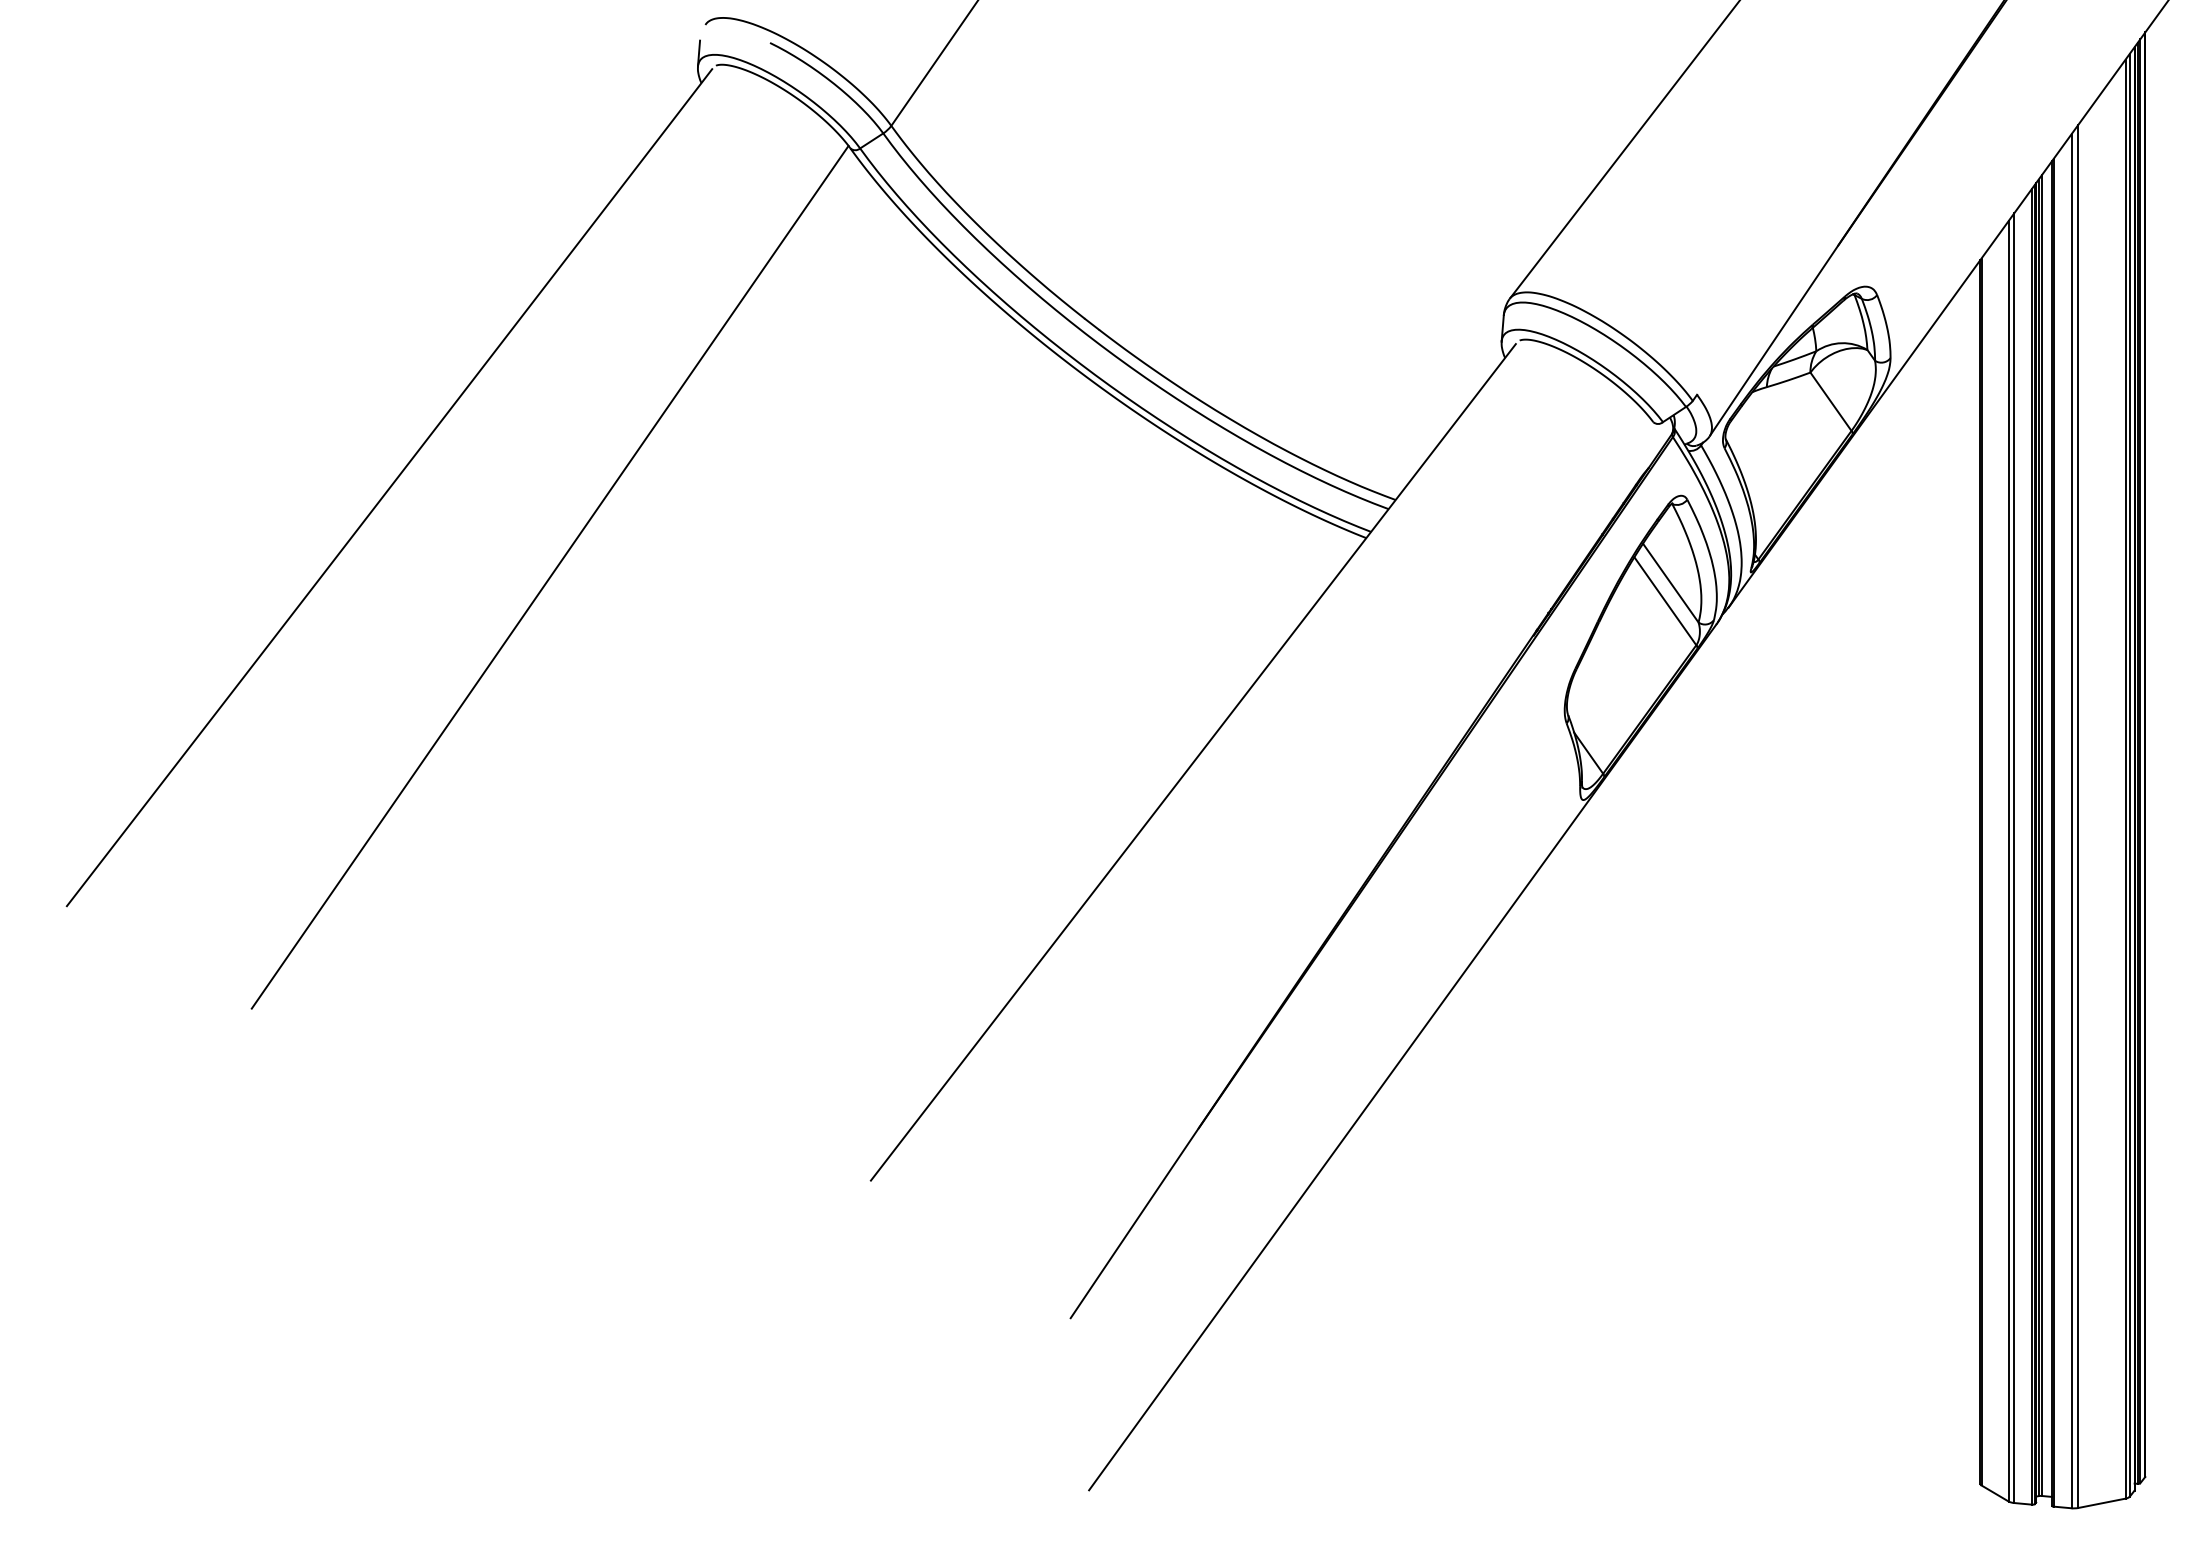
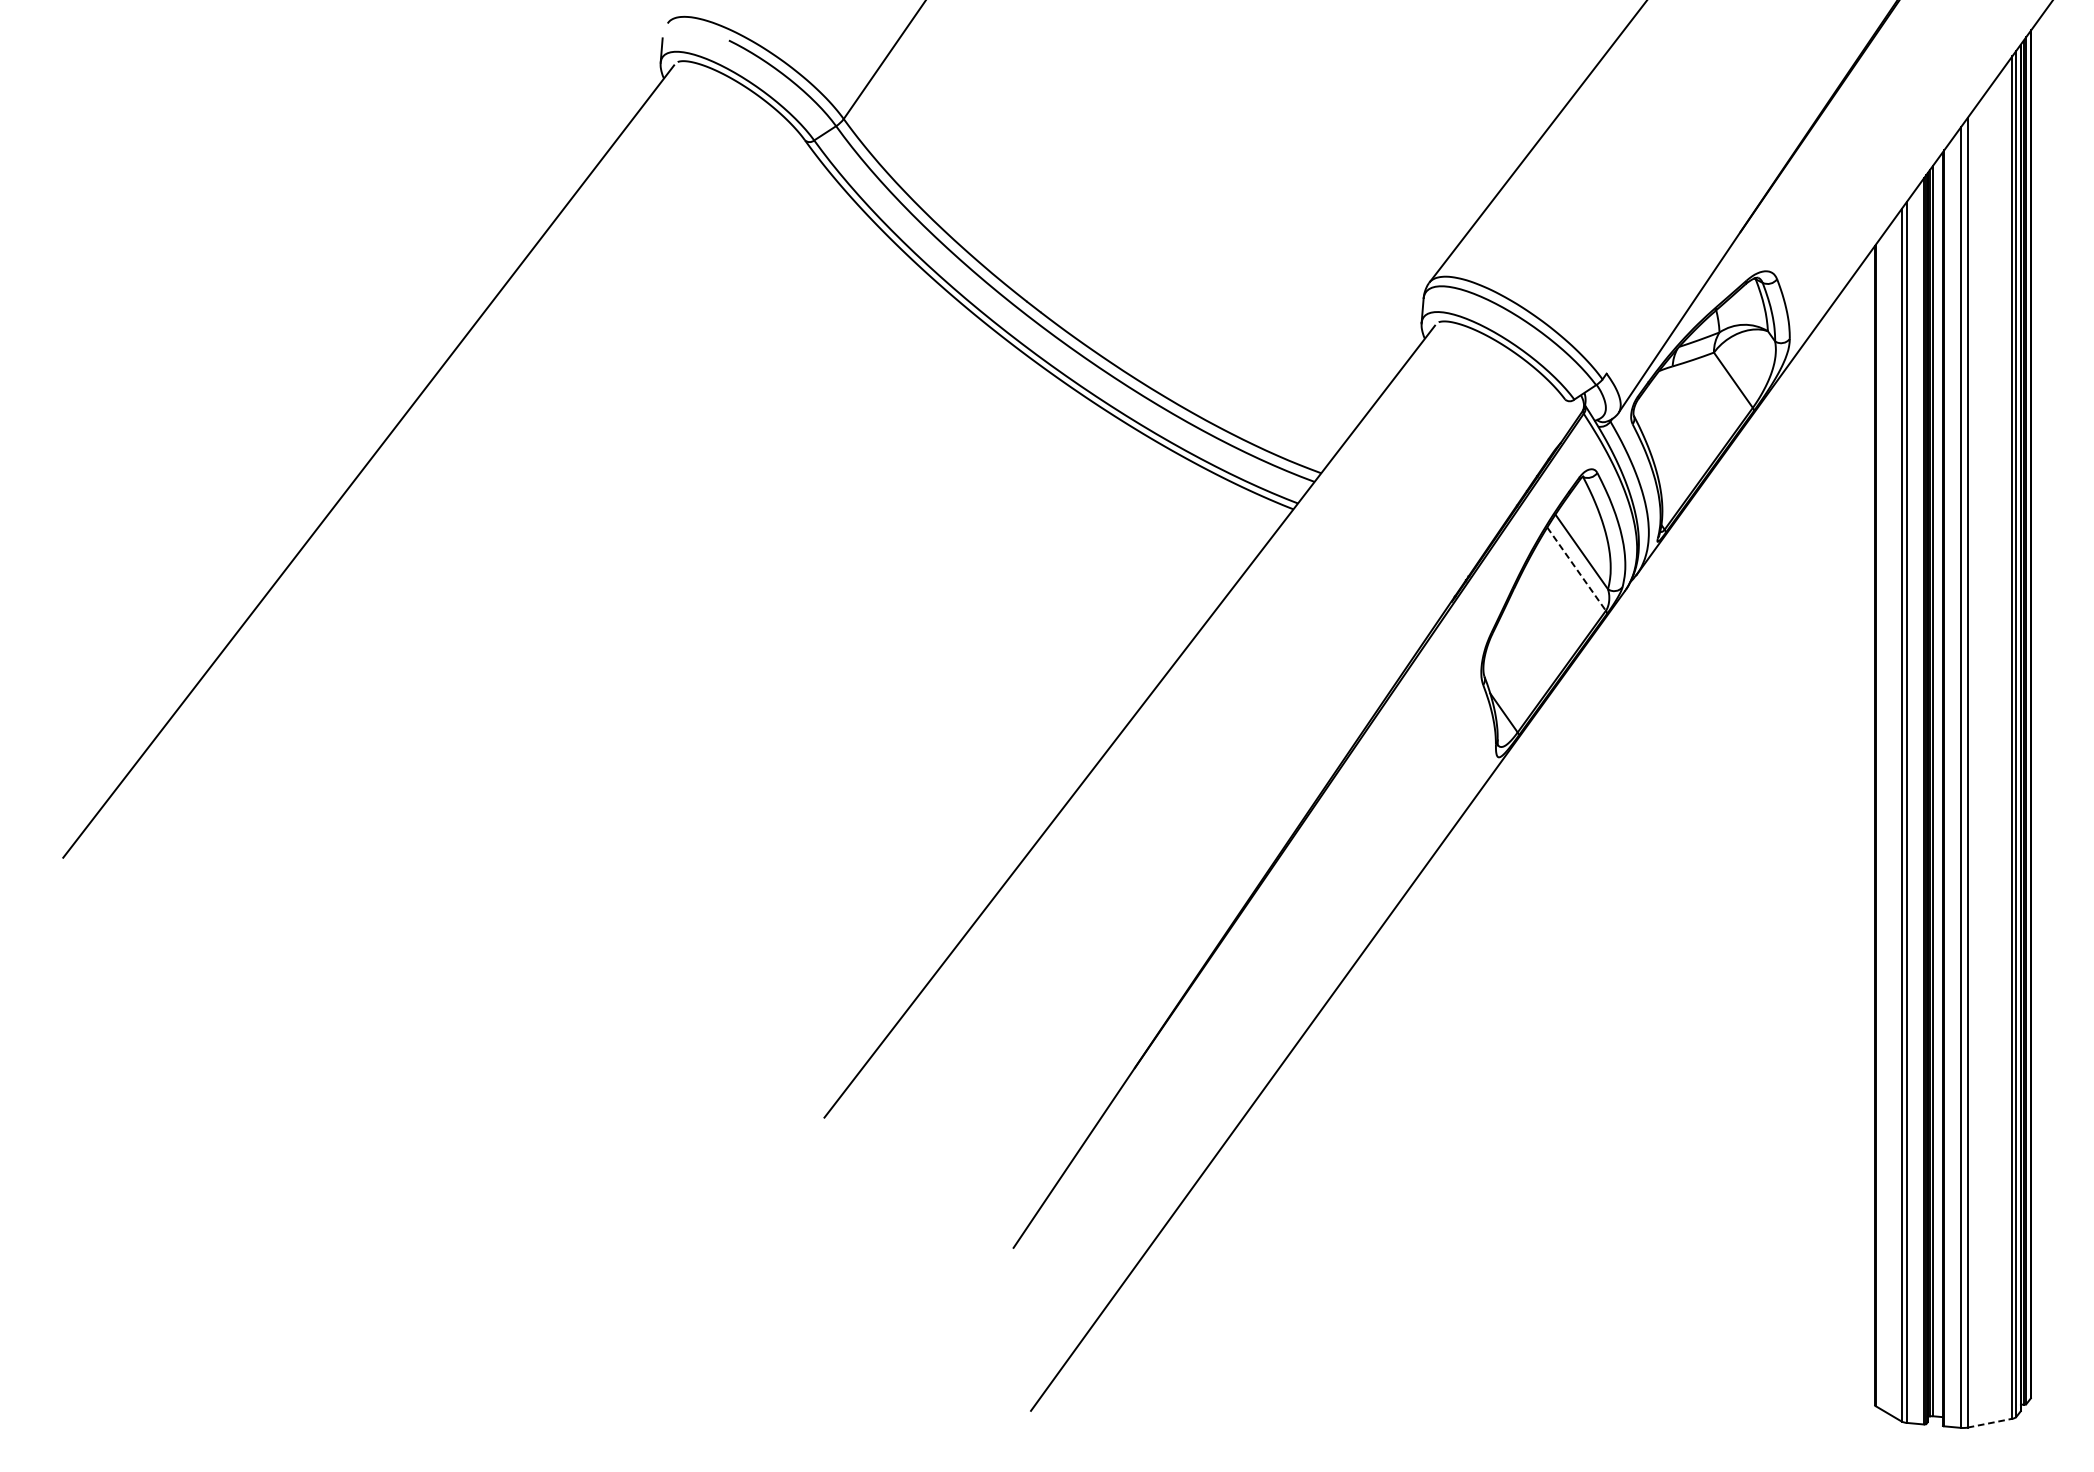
line: (549, 576) -> (520, 545), removed
line: (1665, 601) -> (1576, 569), solid -> dashed
line: (2102, 1503) -> (1990, 1423), solid -> dashed

